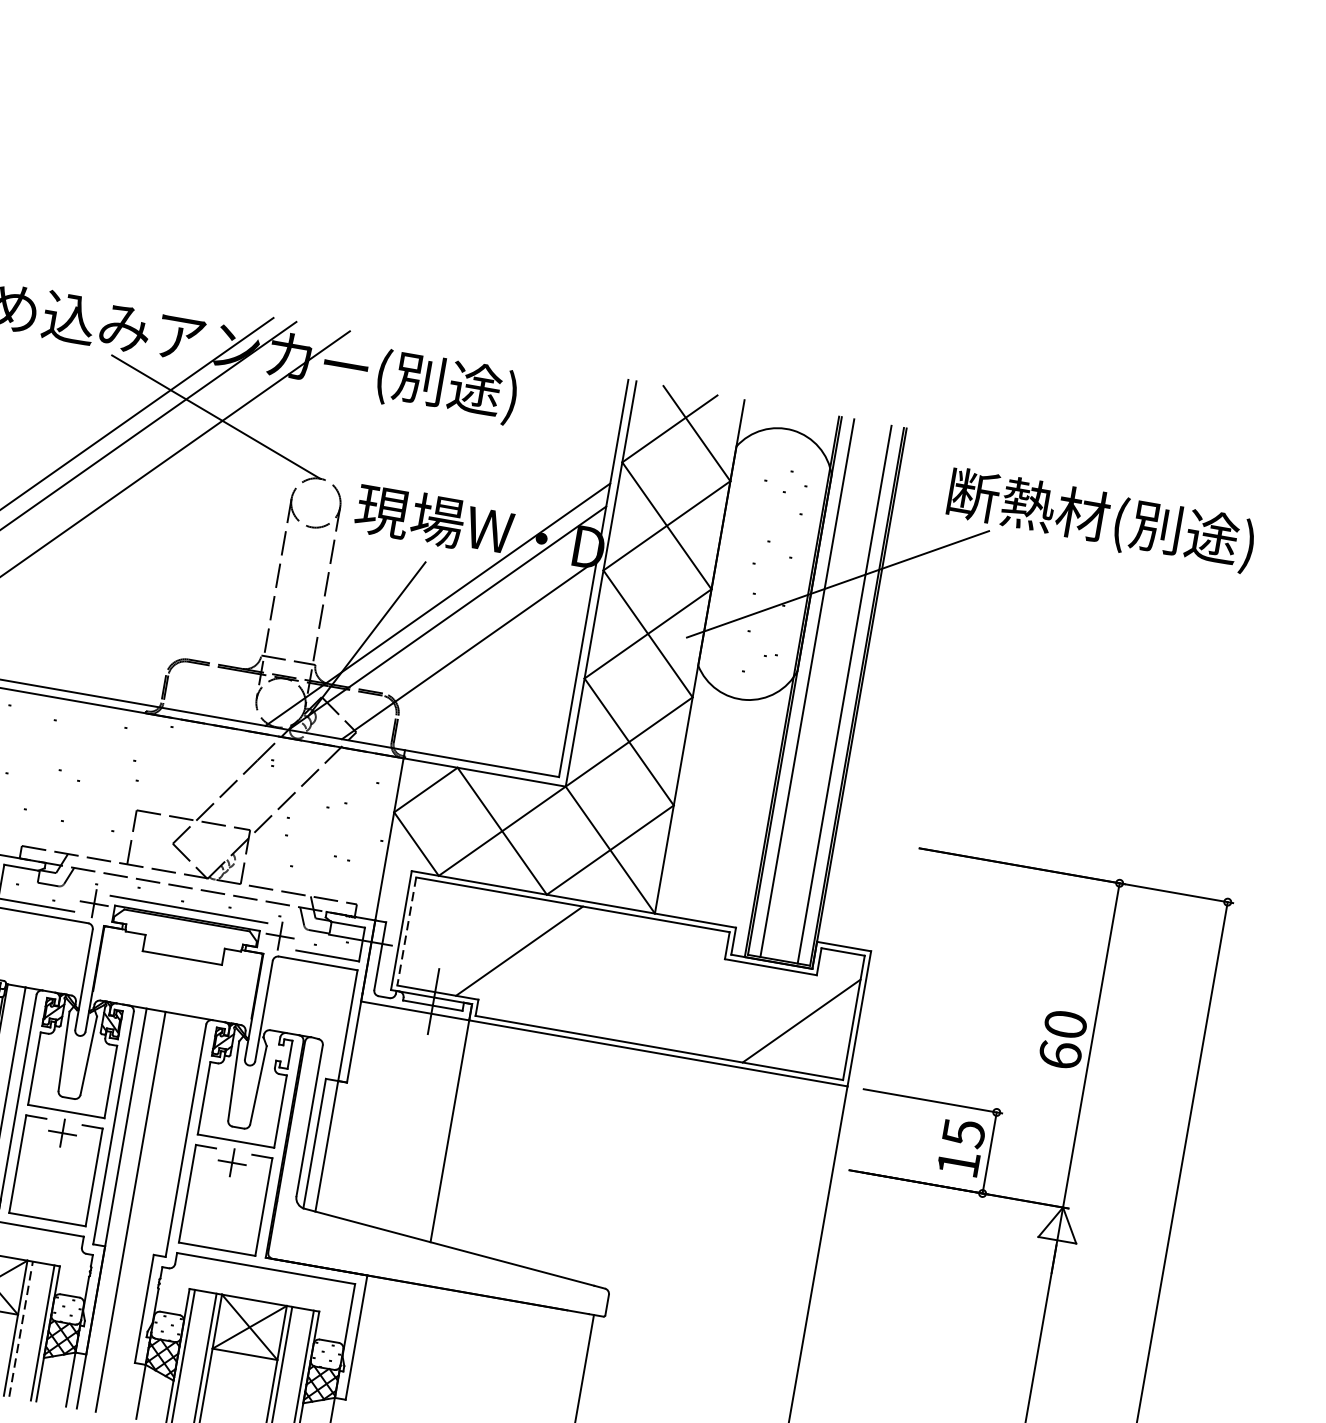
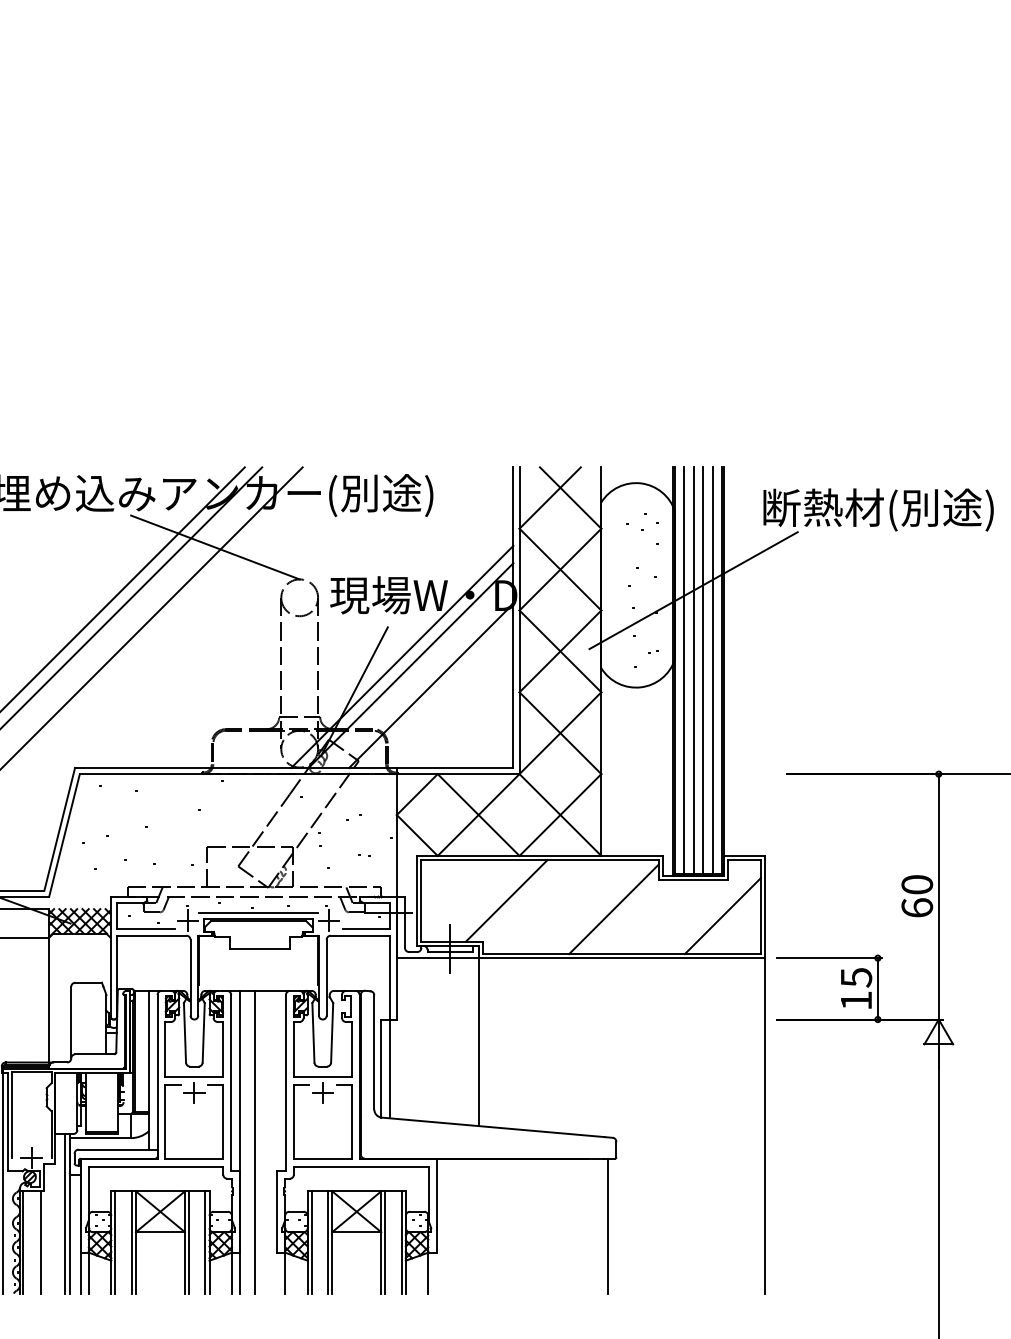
line: (819, 689) -> (693, 670), added
line: (832, 692) -> (703, 670), added
line: (407, 930) -> (421, 900), dashed -> solid
line: (658, 987) -> (613, 909), added
line: (21, 1328) -> (189, 1241), dashed -> solid

